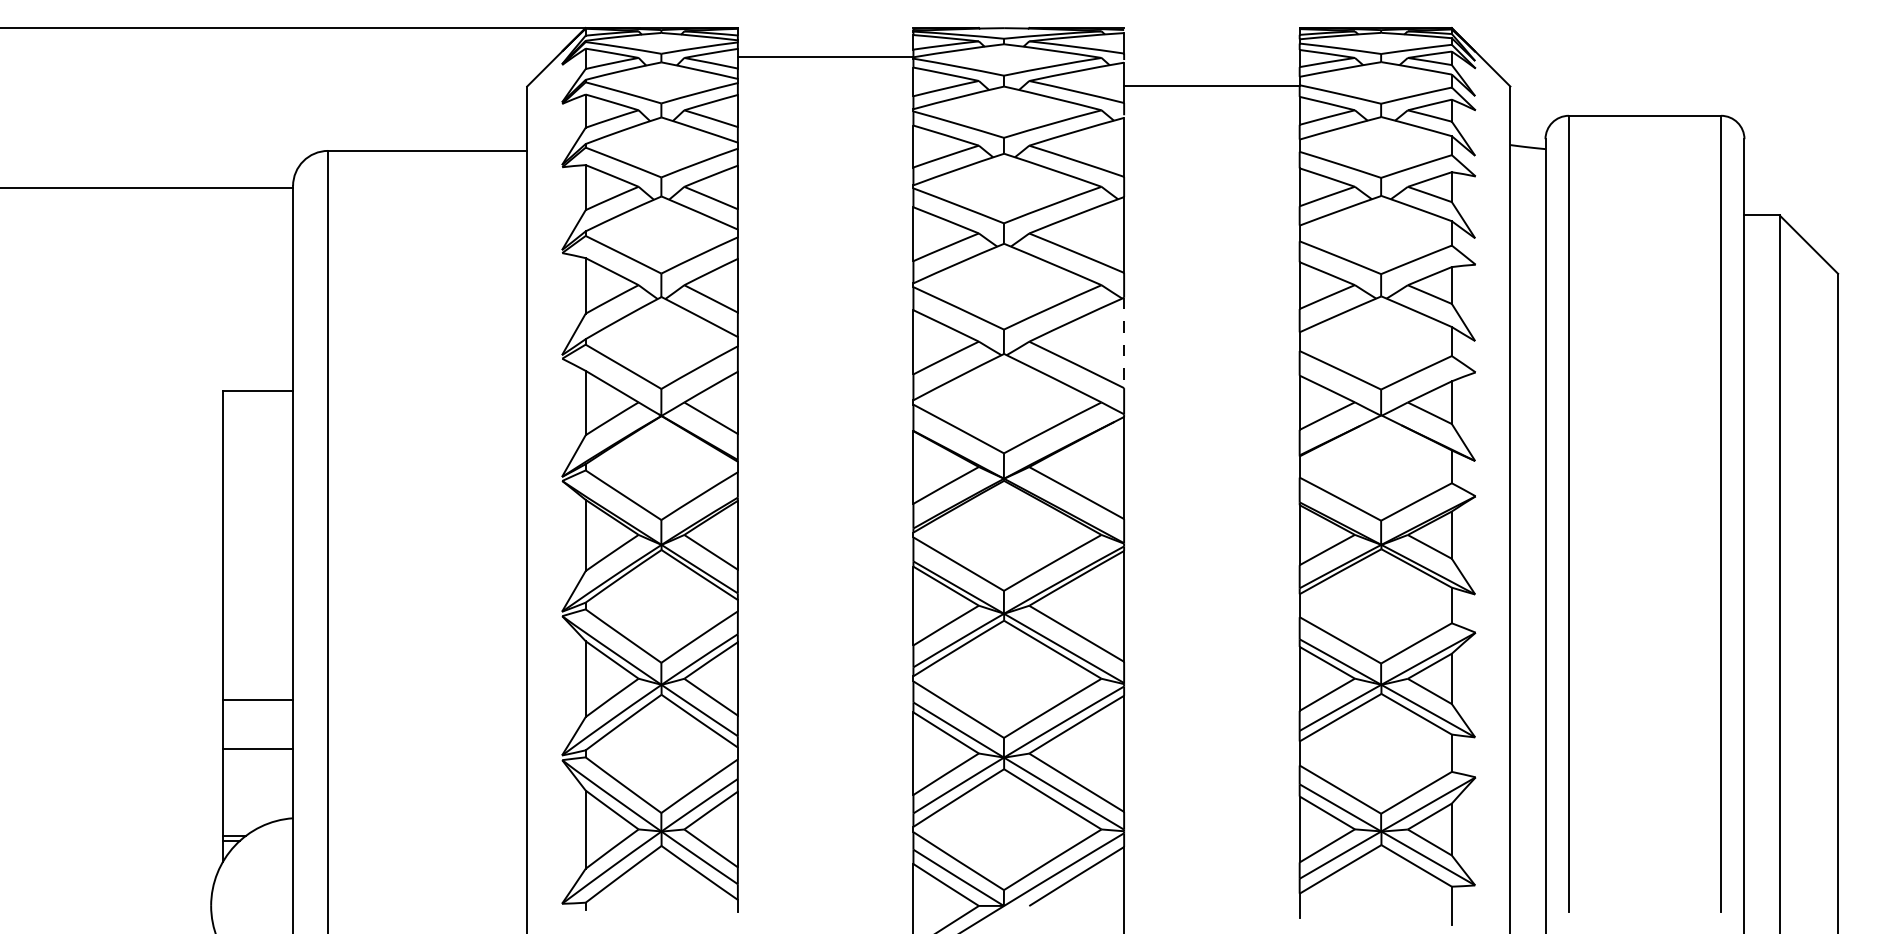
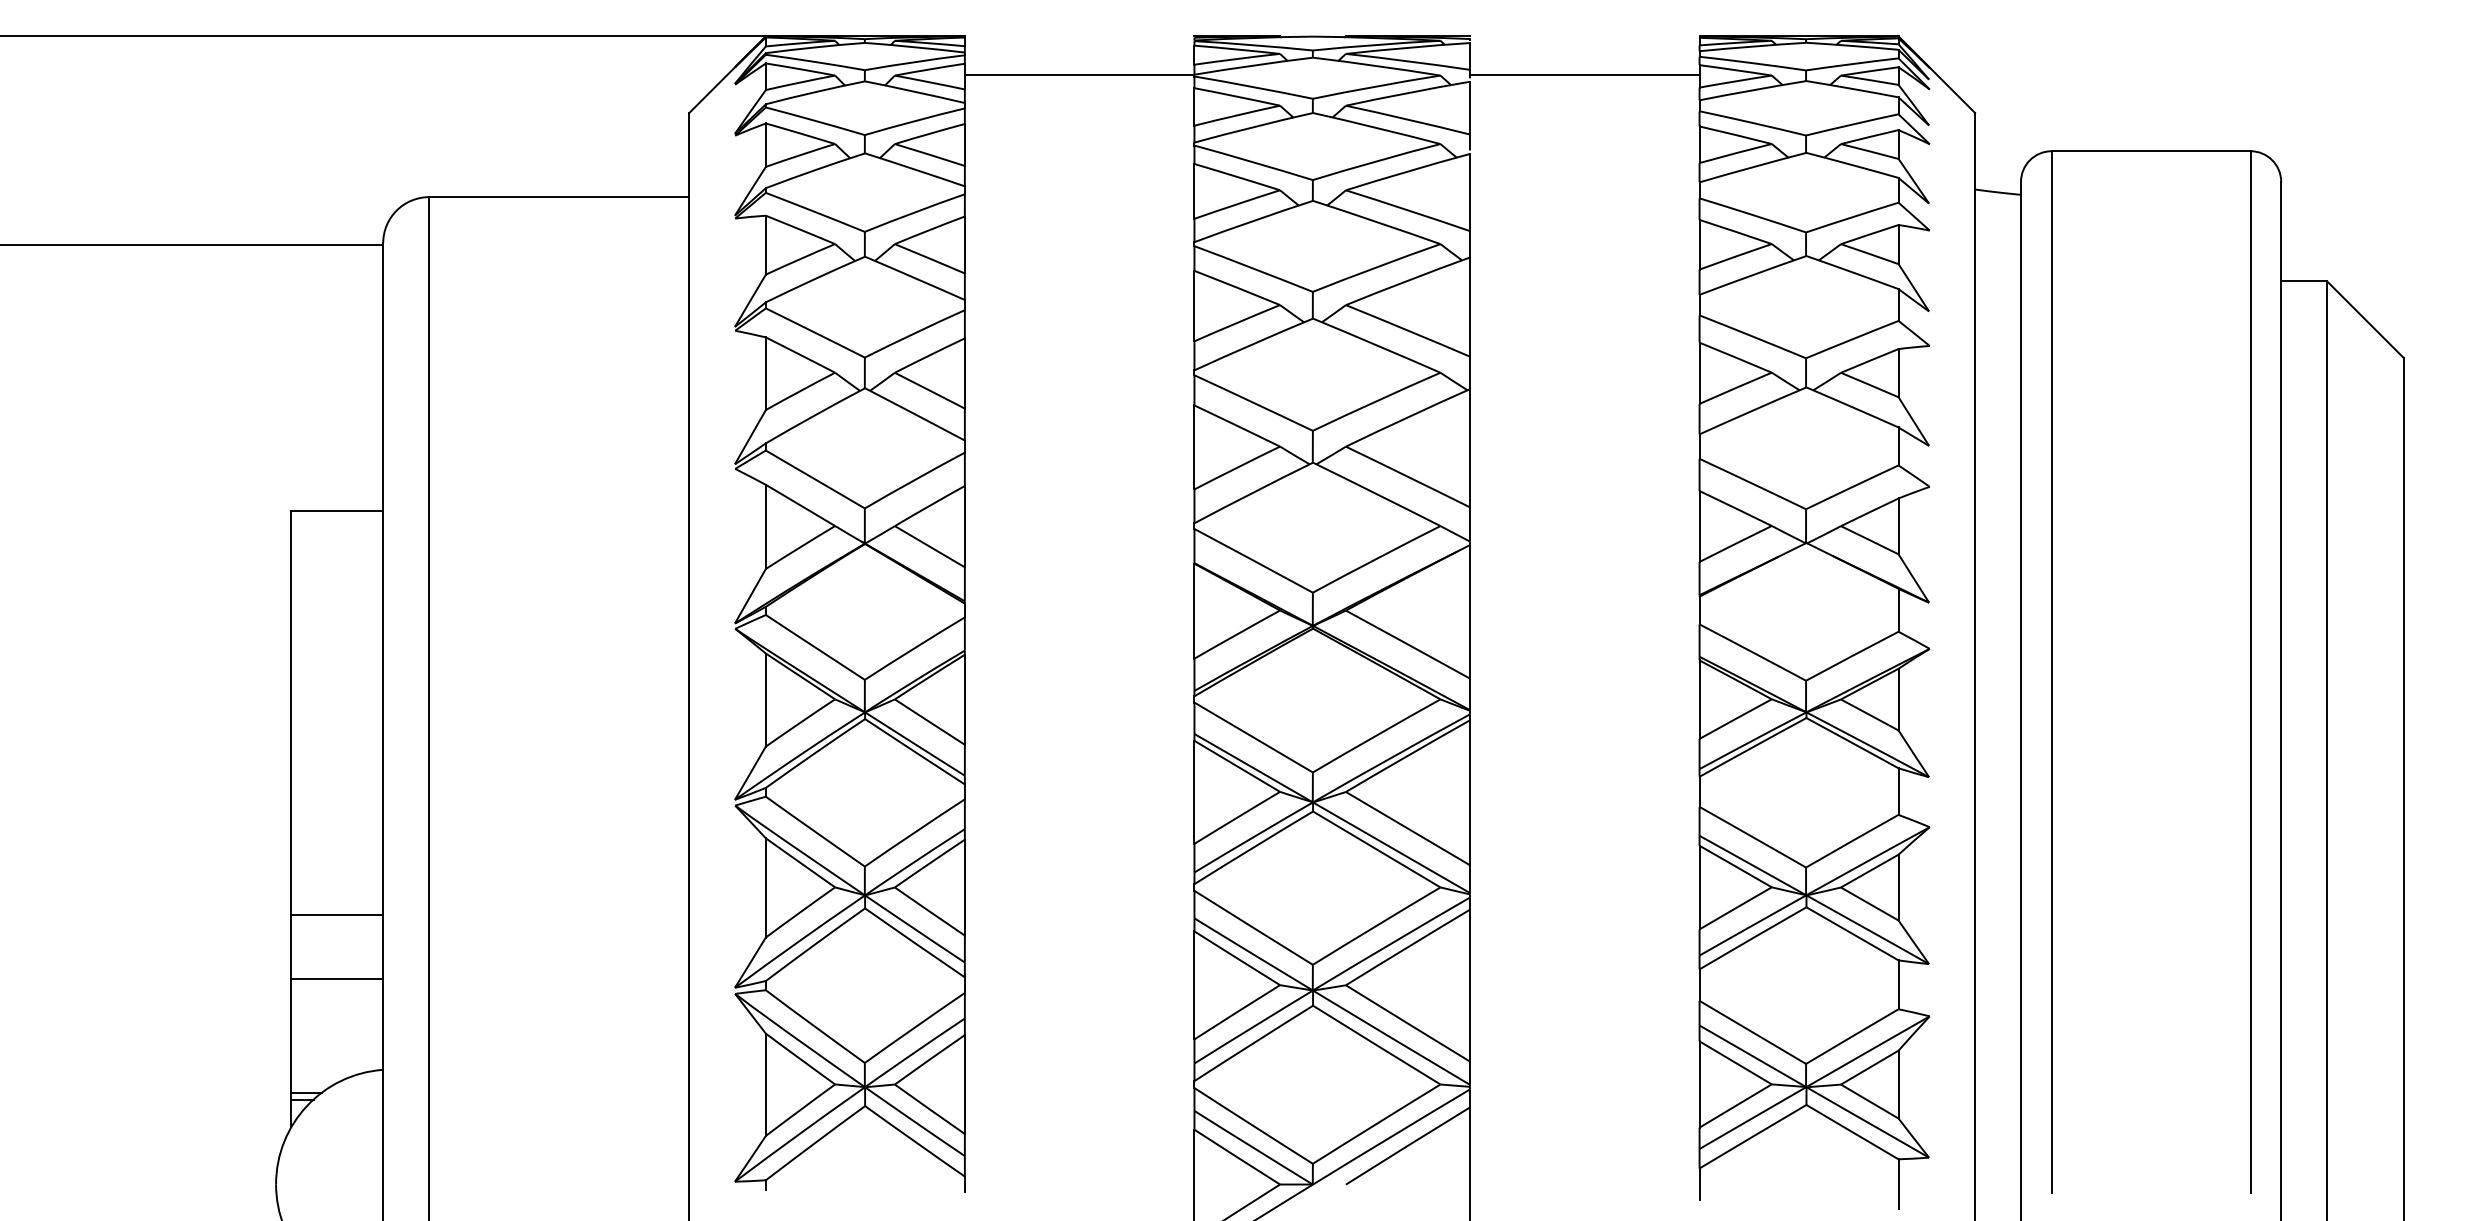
line: (1211, 86) -> (1584, 74), moved
line: (1123, 343) -> (1469, 448), dashed -> solid

